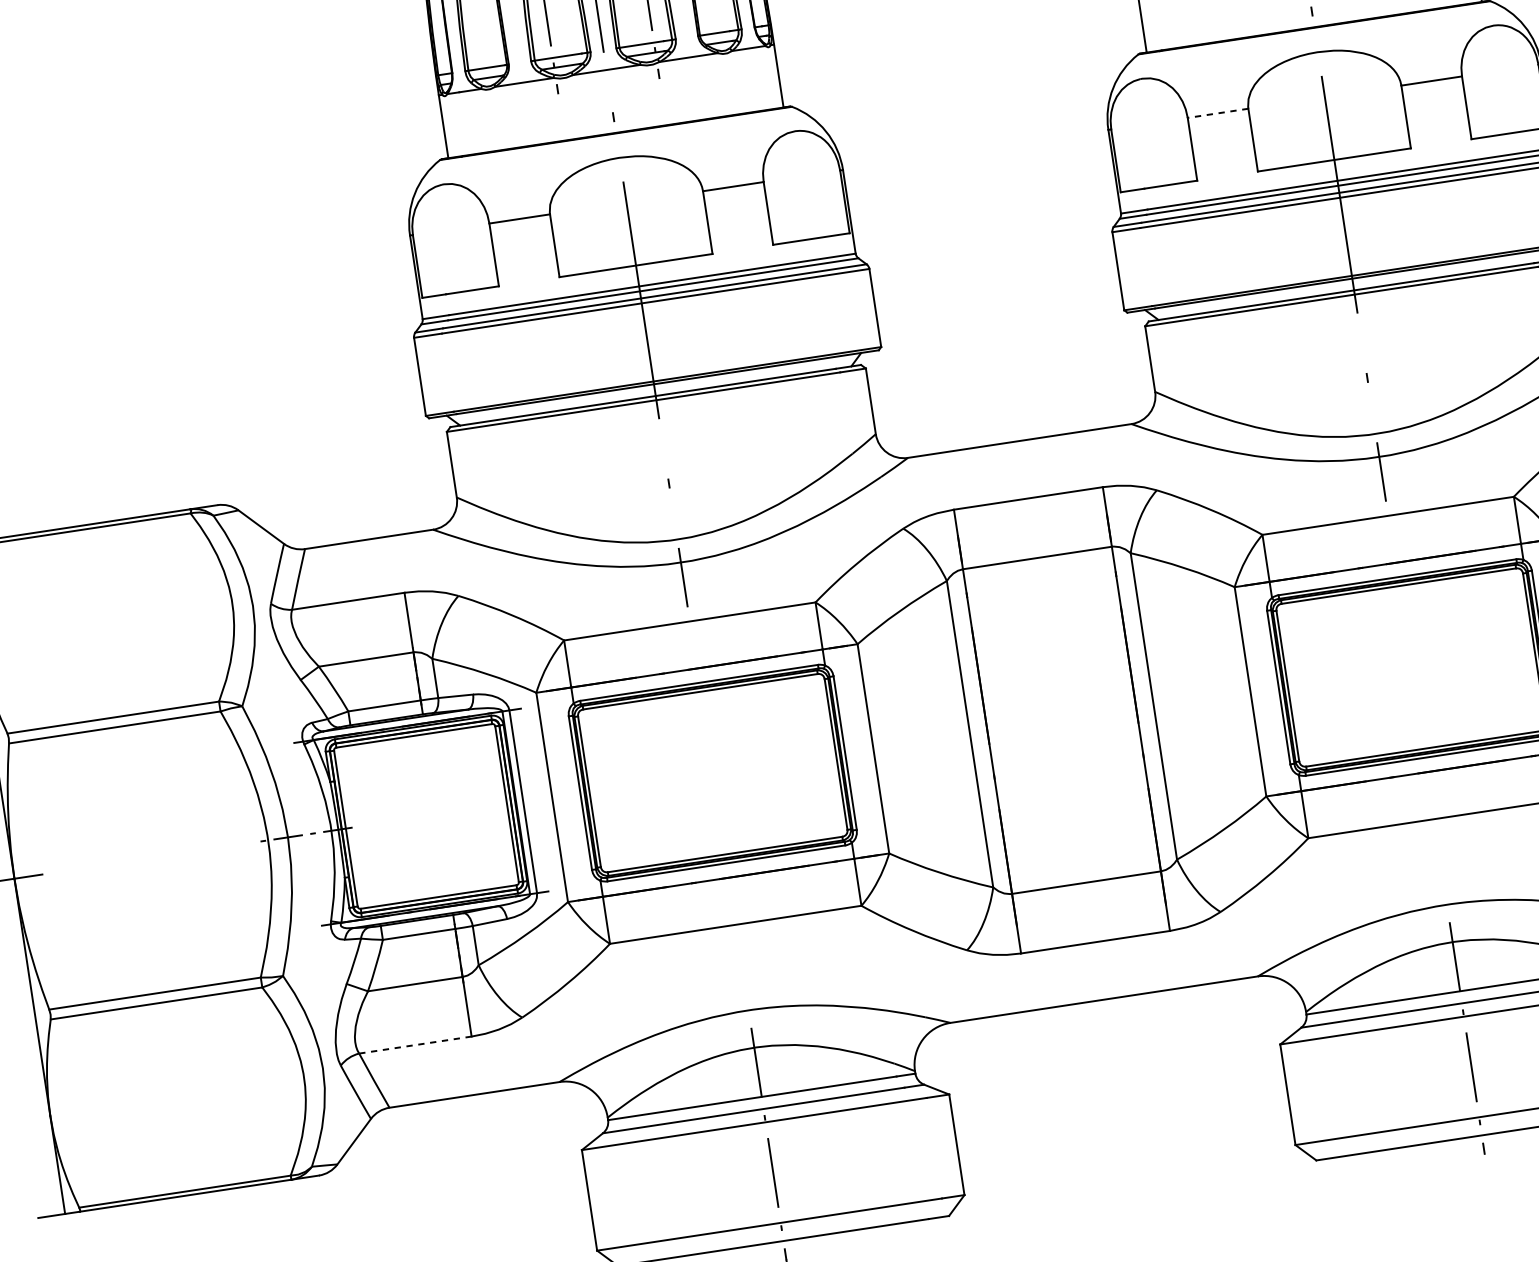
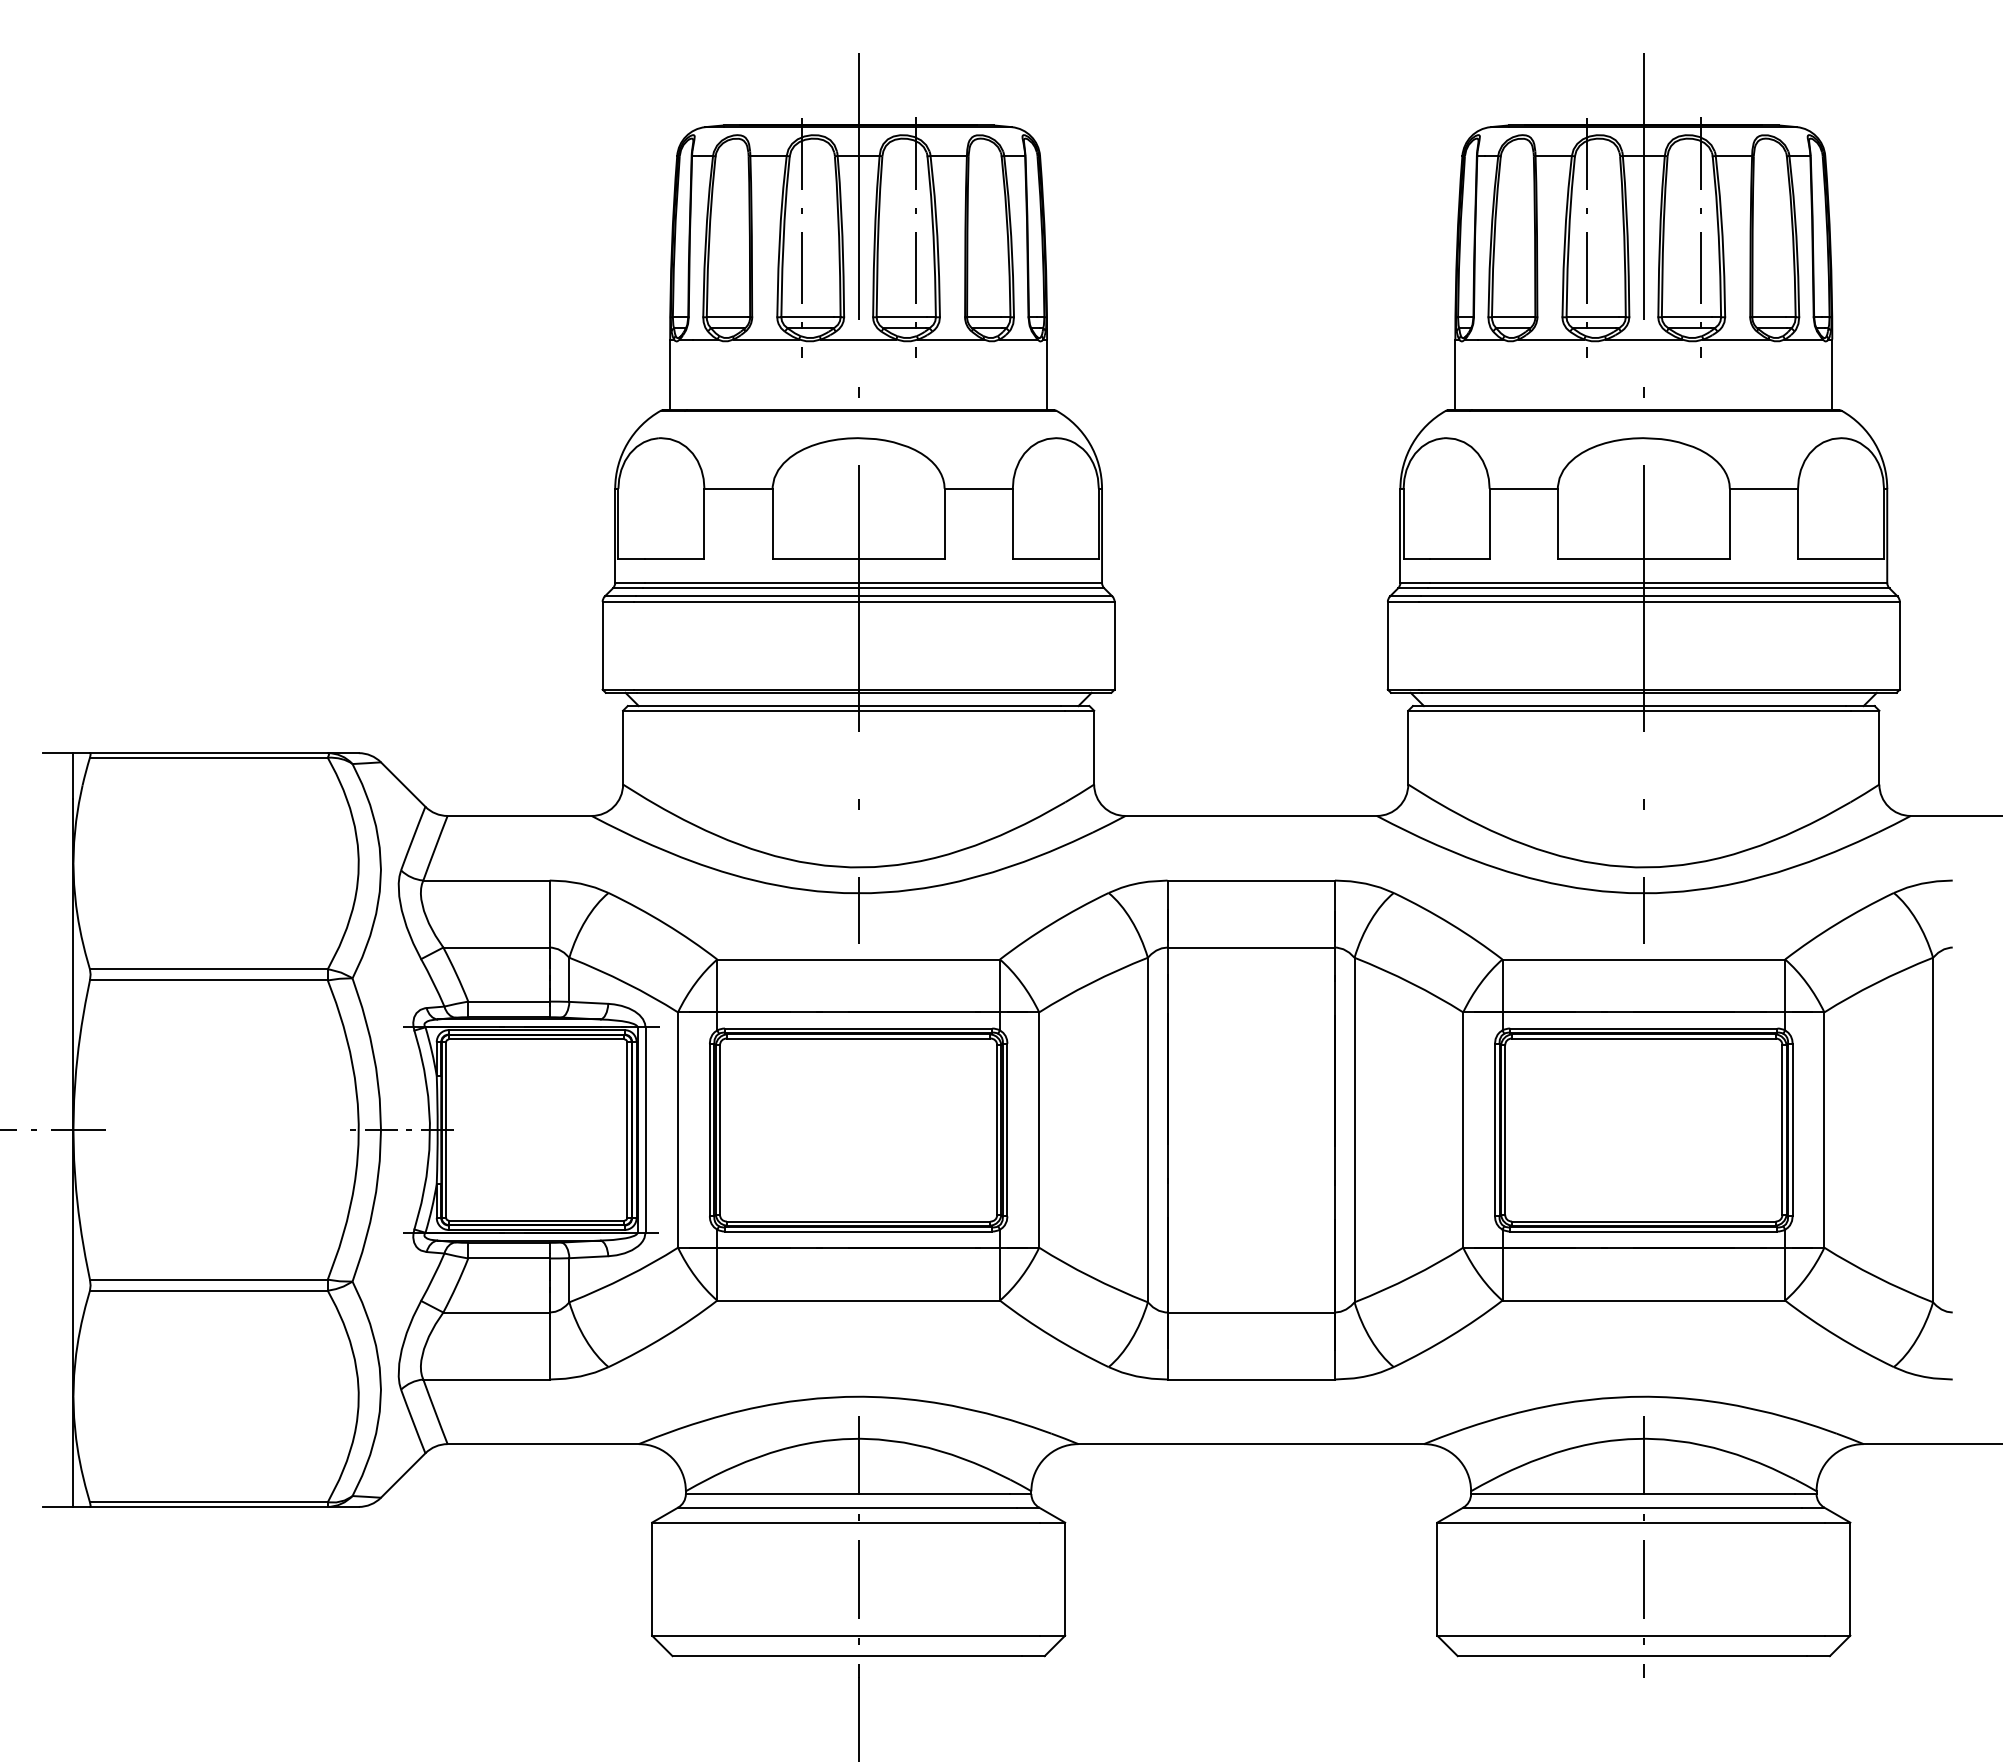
line: (1217, 113) -> (1523, 488), dashed -> solid
line: (416, 1044) -> (487, 1379), dashed -> solid

